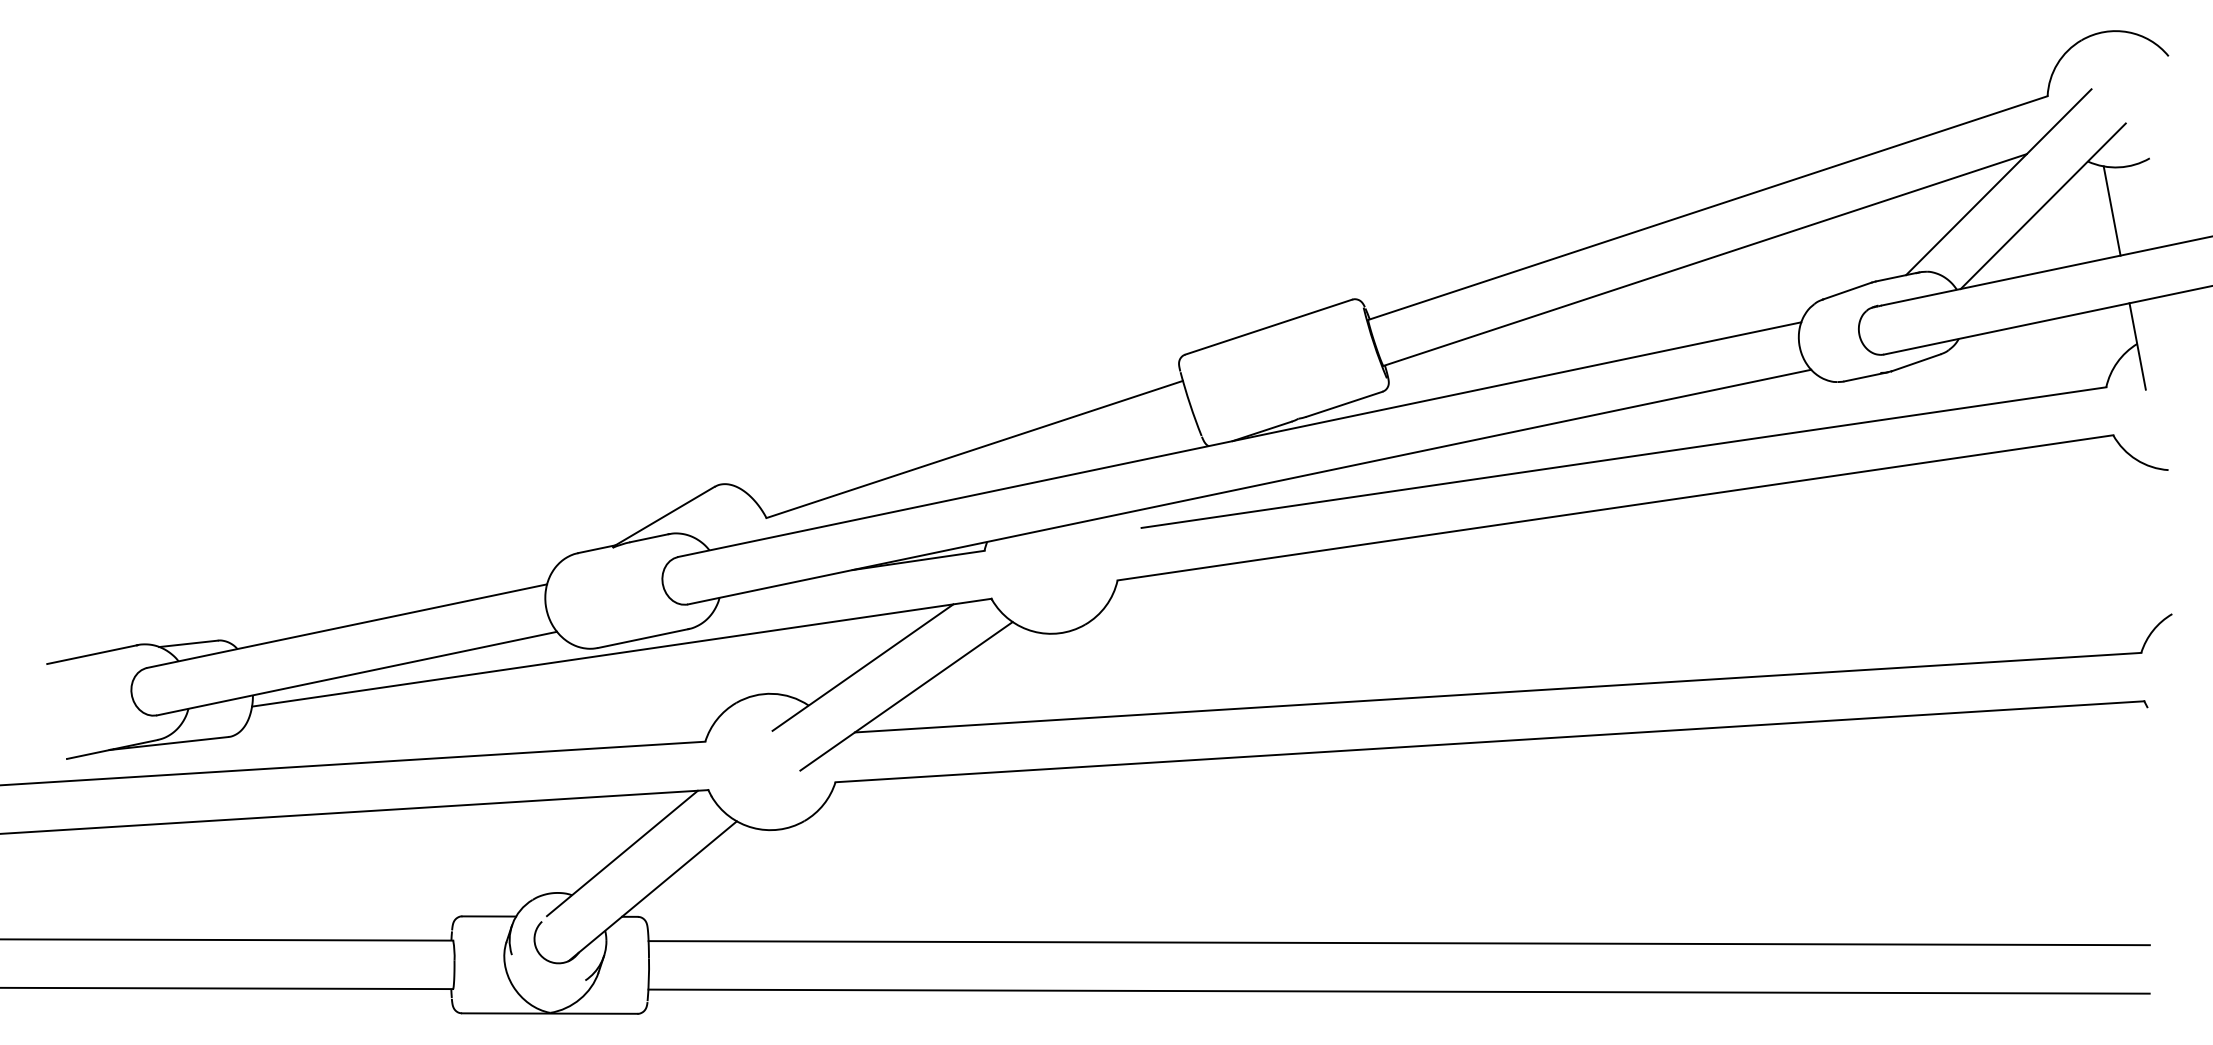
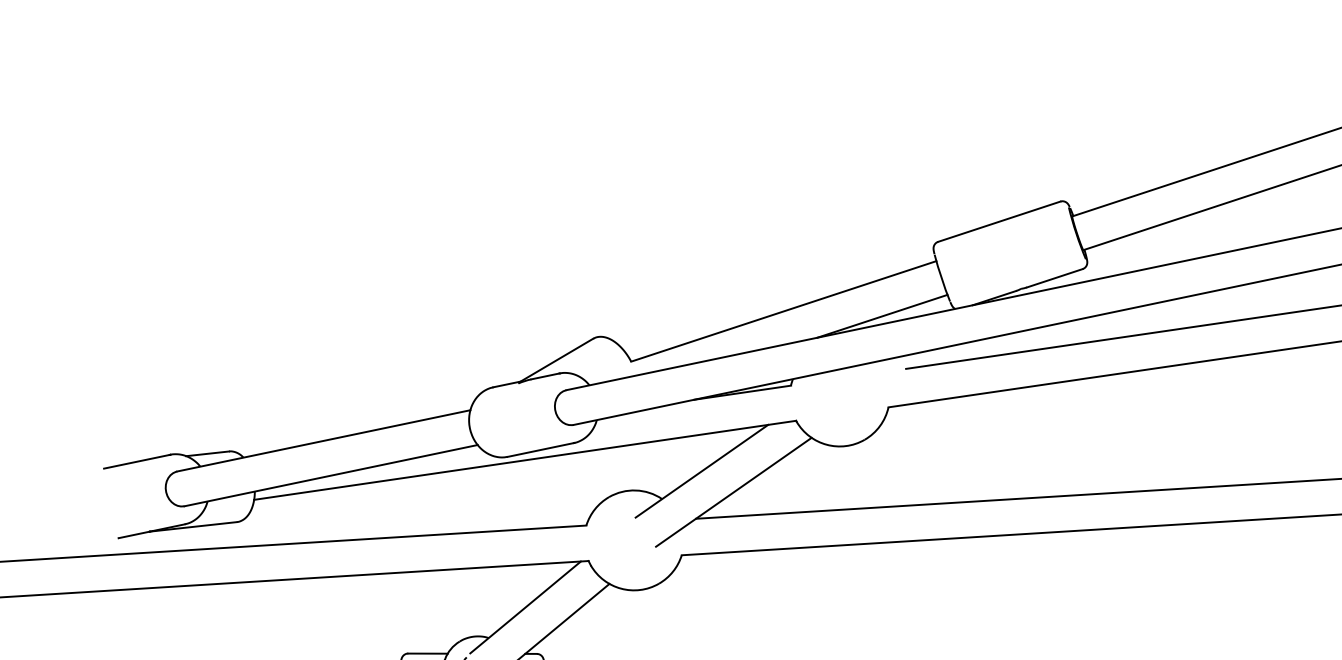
line: (1109, 455) -> (882, 315), added

